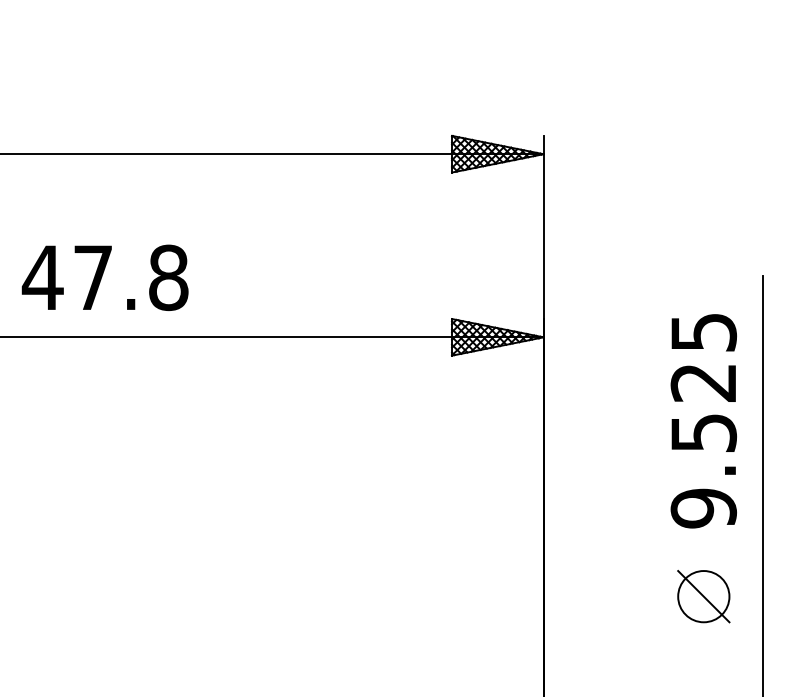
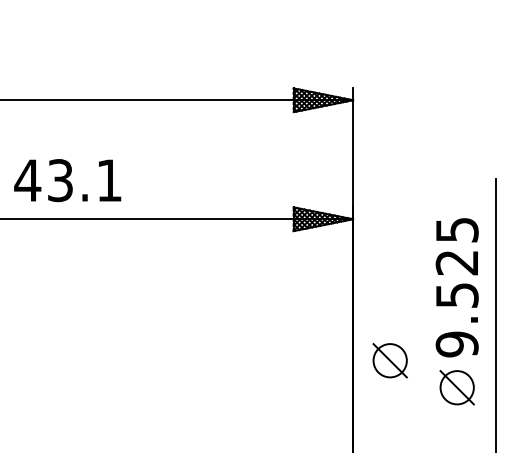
text: (131, 277) -> (85, 180), 47.8 -> 43.1
text: (702, 420) -> (456, 287), moved
part: (599, 554) -> (389, 360), added

